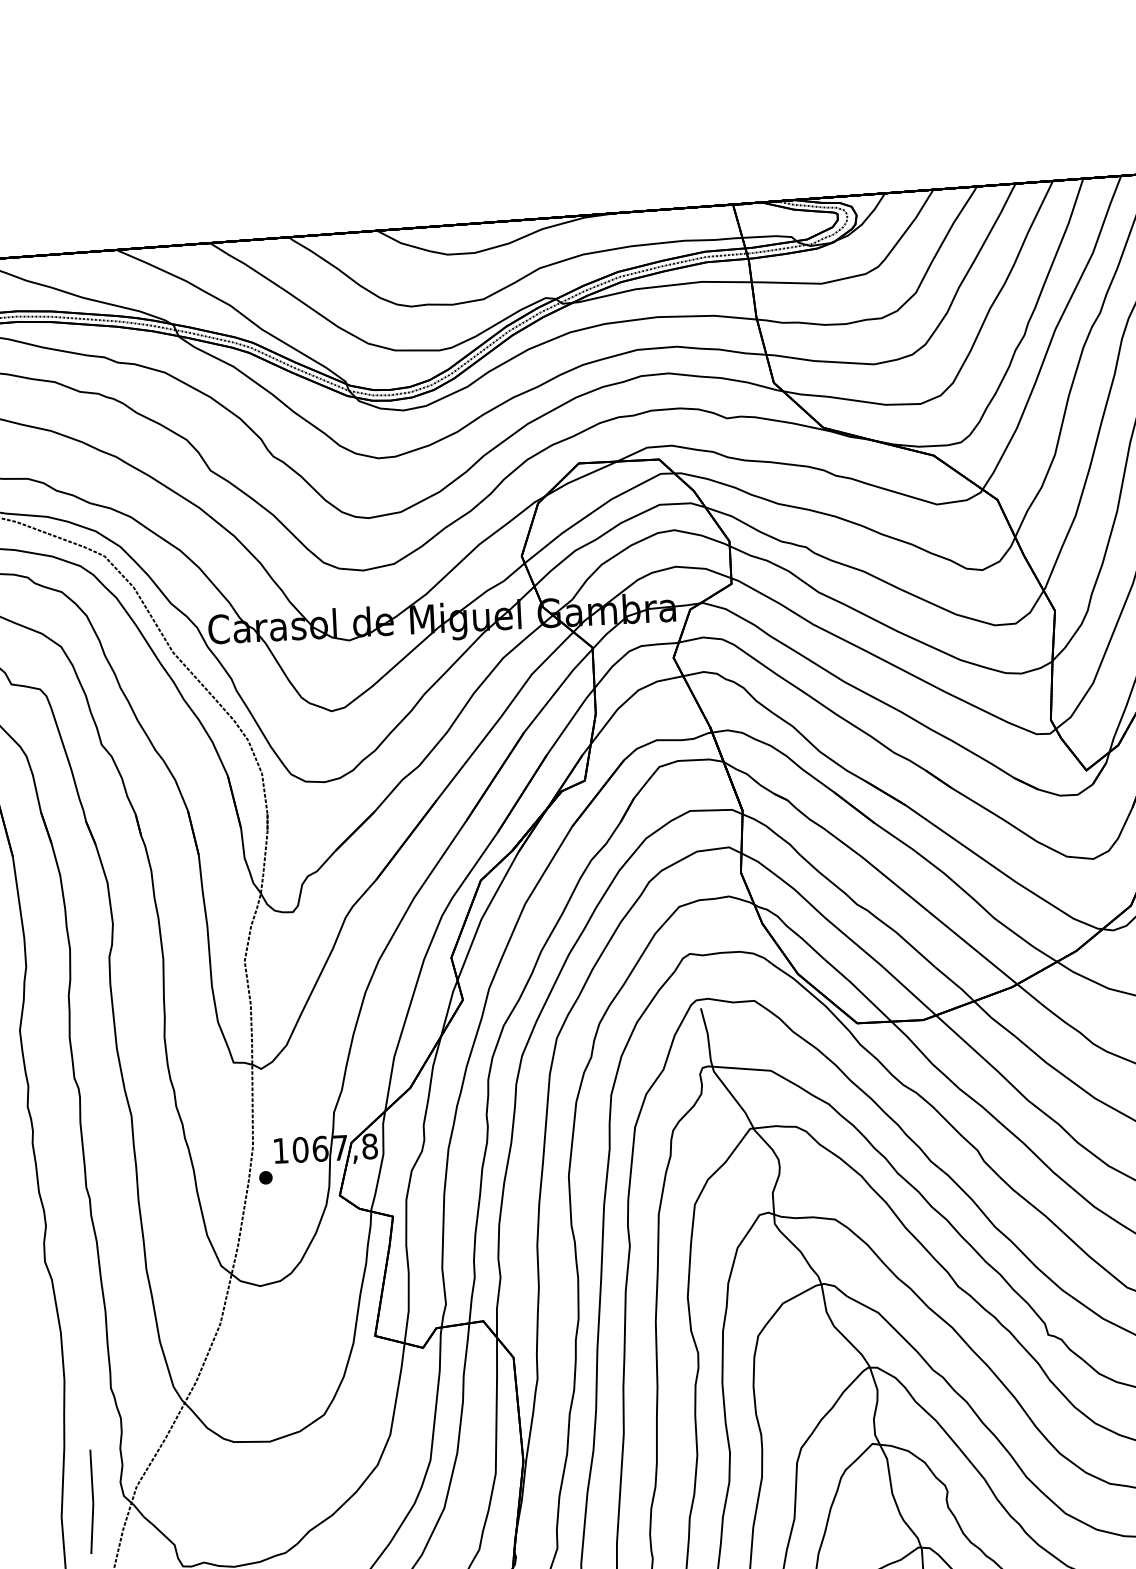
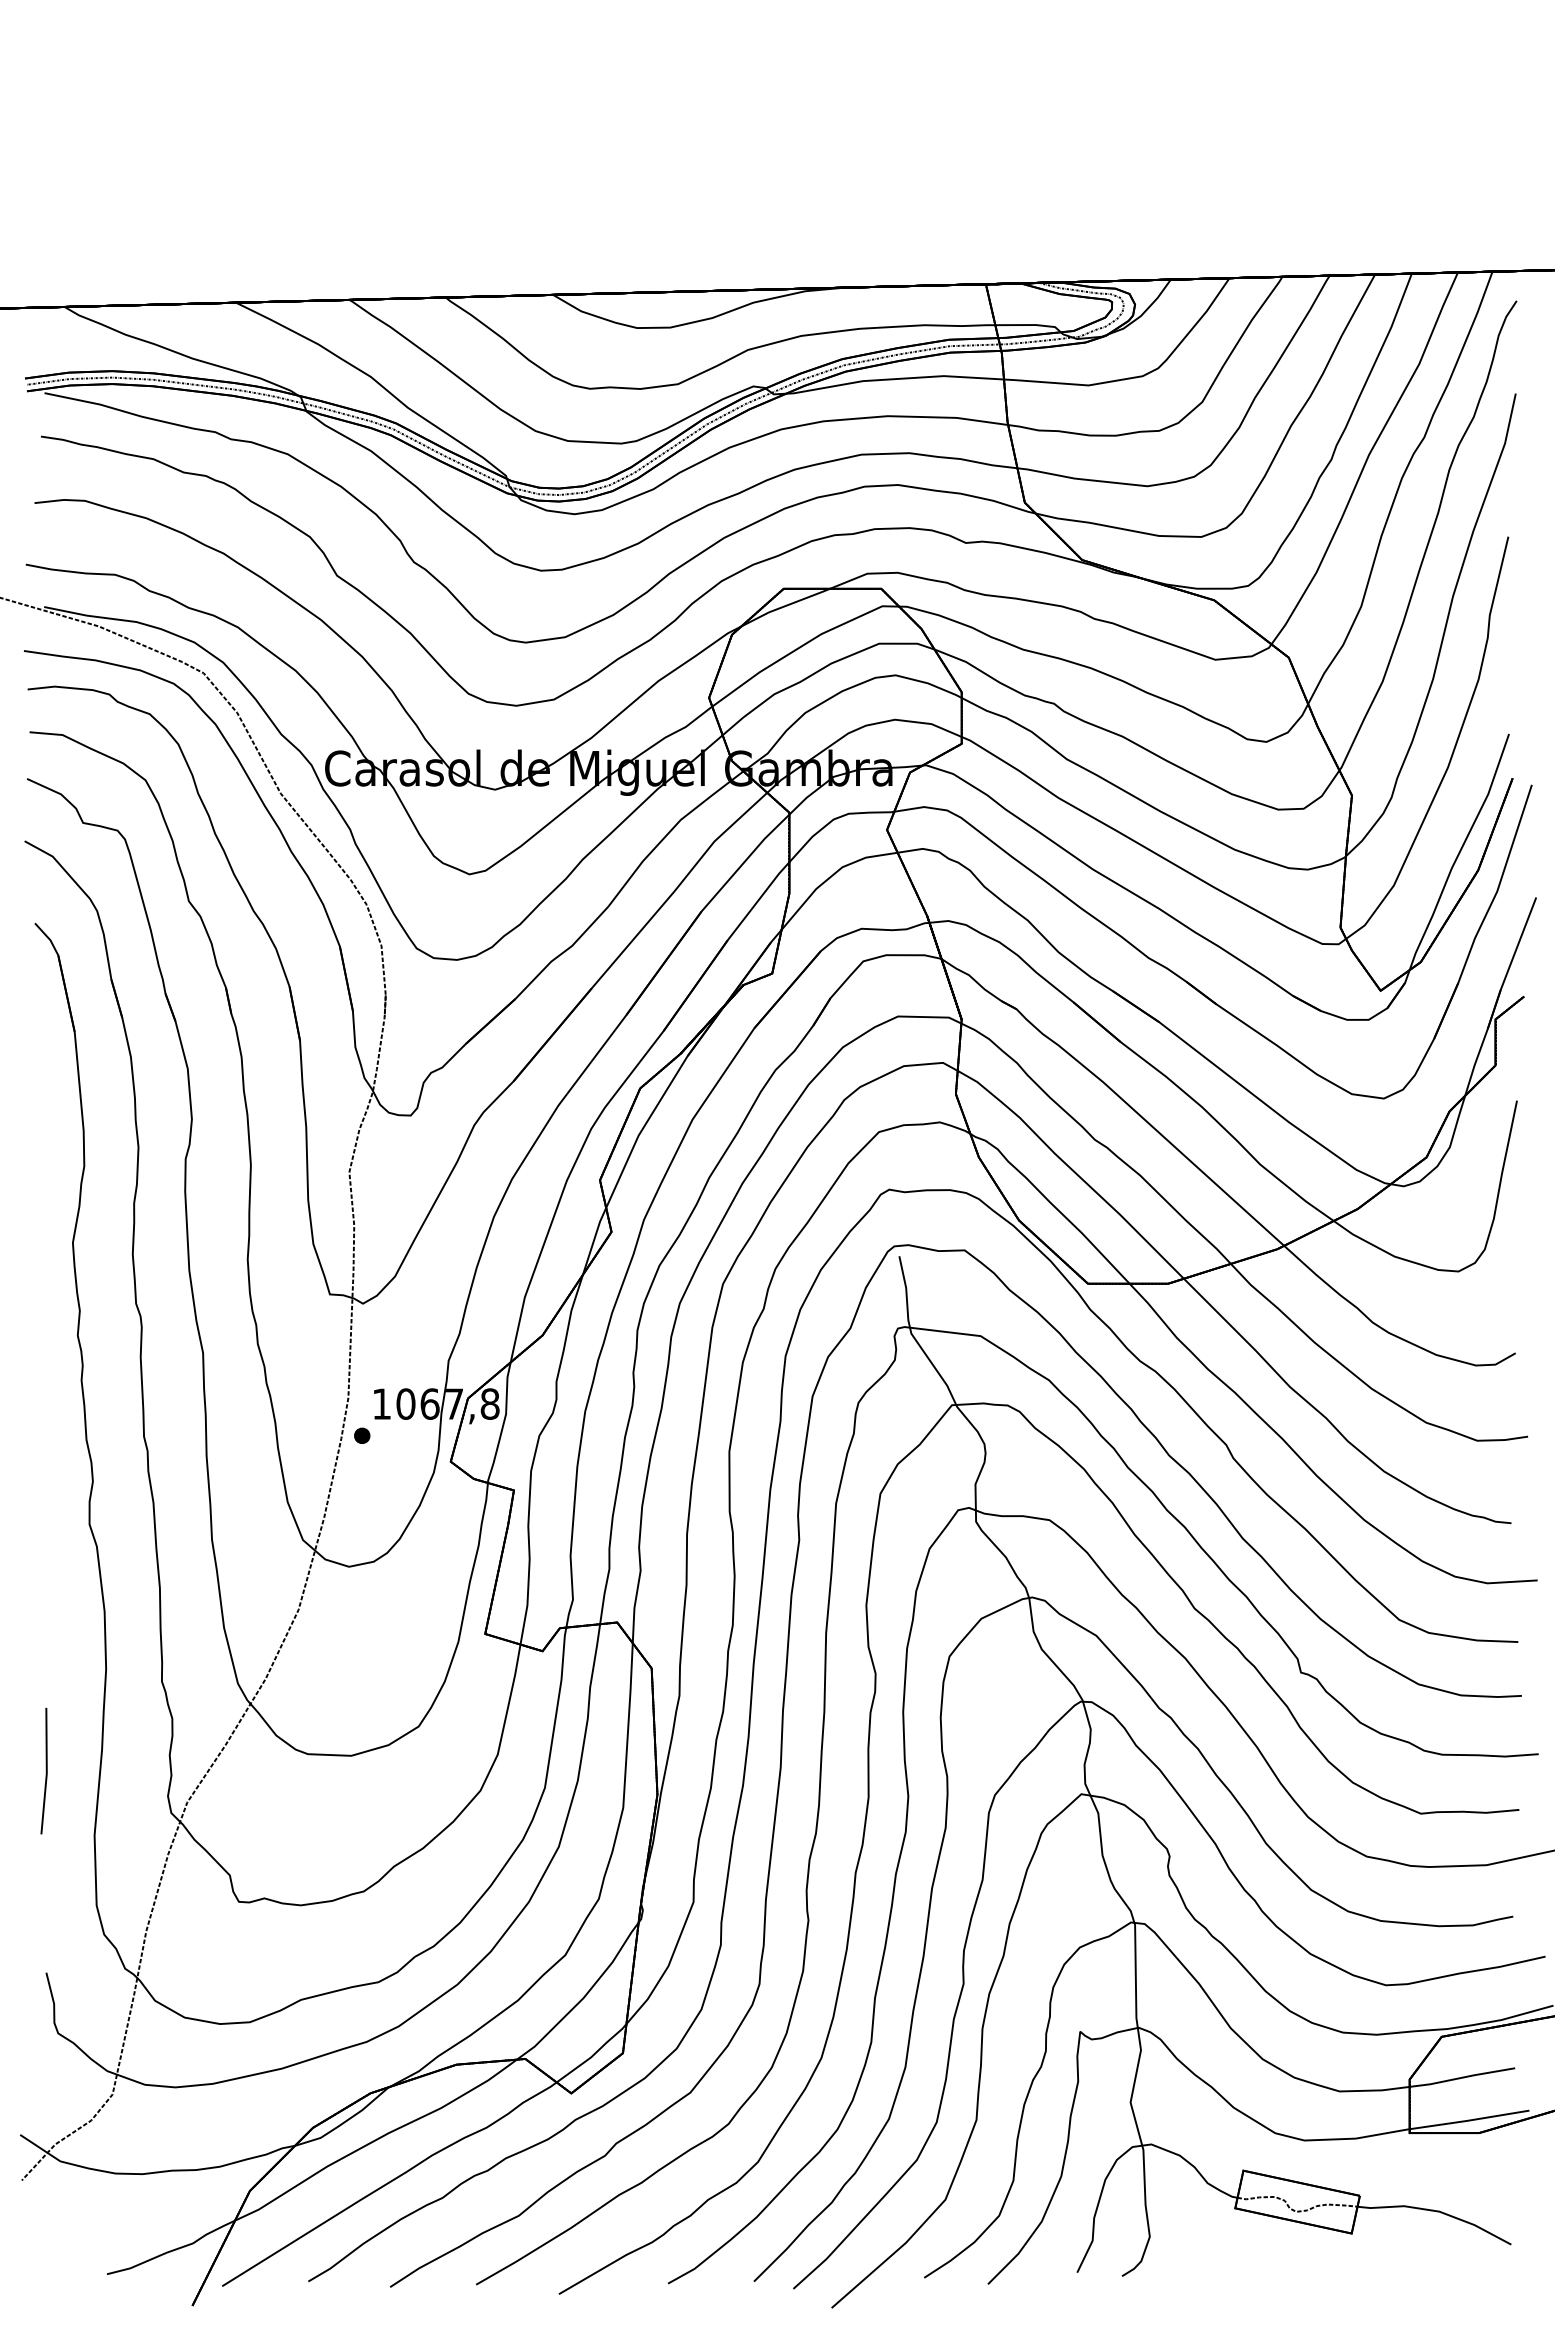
line: (92, 1501) -> (45, 1770), moved

